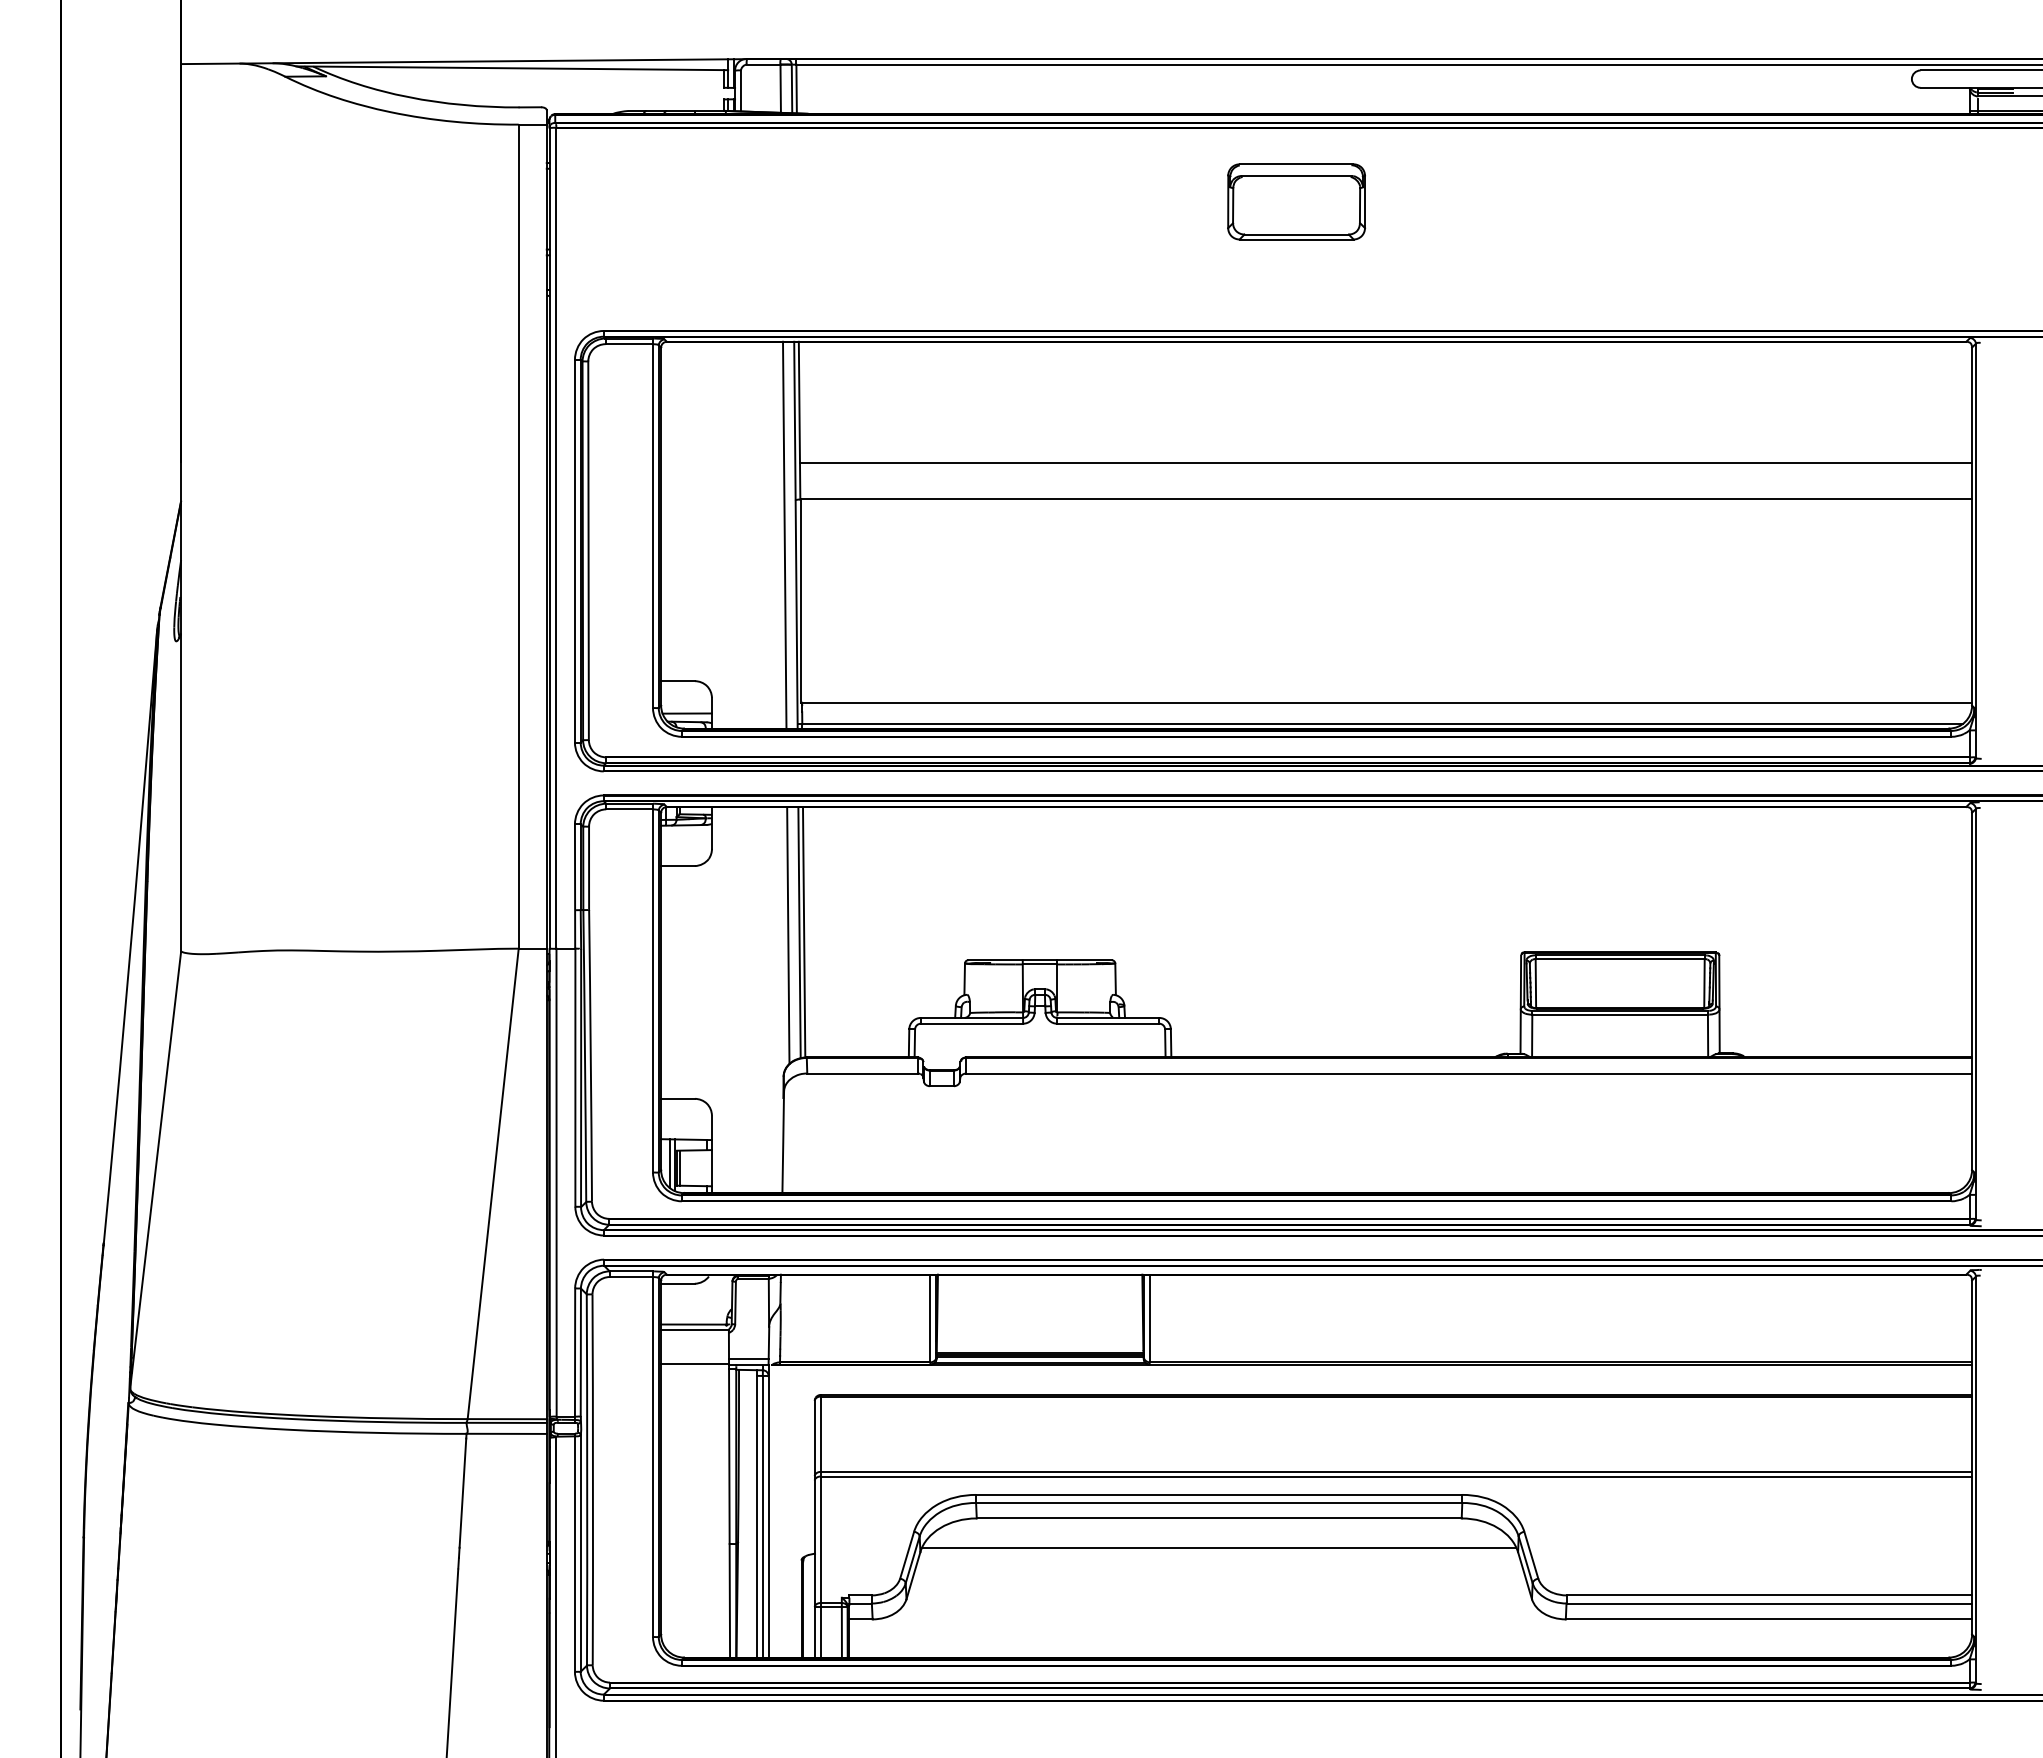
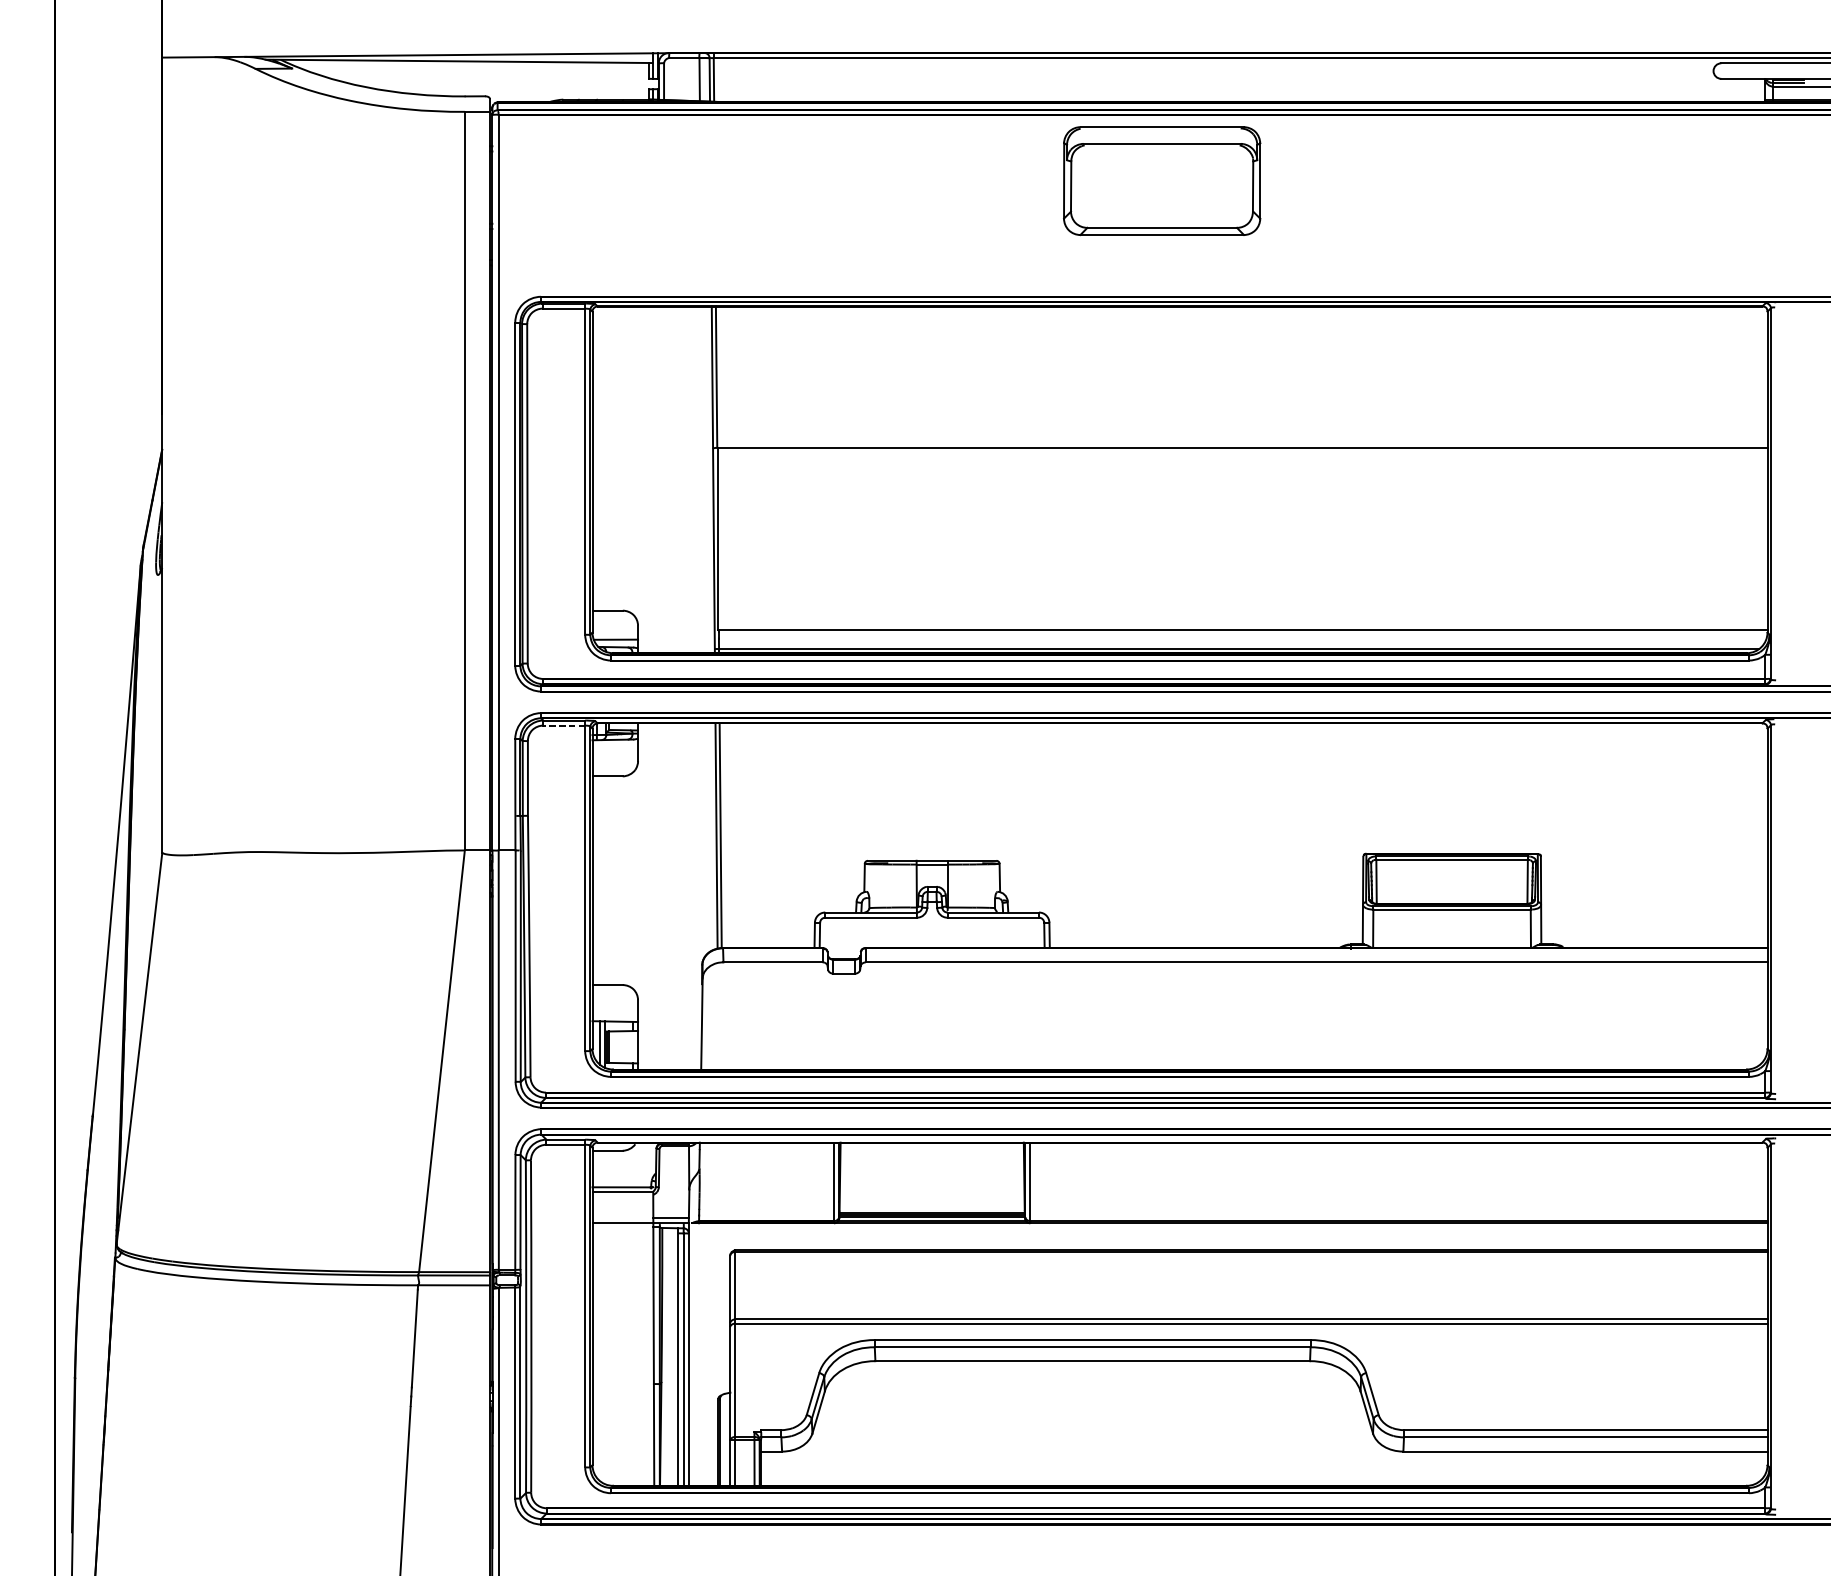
part: (1296, 201) -> (1161, 180), size x1.6
line: (1385, 463) -> (1241, 415), removed
line: (784, 534) -> (703, 479), removed
line: (629, 809) -> (564, 725), solid -> dashed
line: (788, 934) -> (706, 837), removed
line: (1219, 1548) -> (1092, 1388), removed

